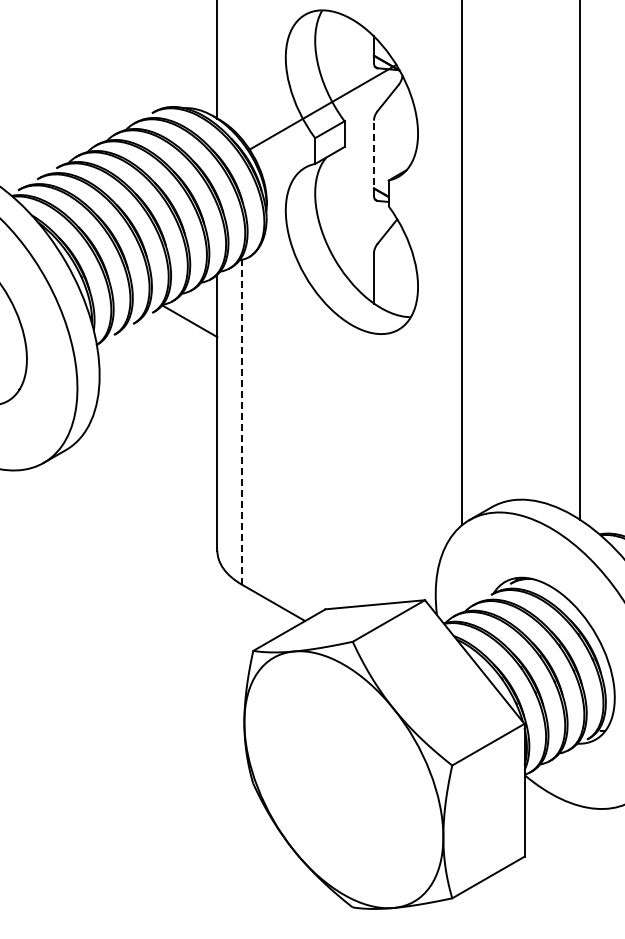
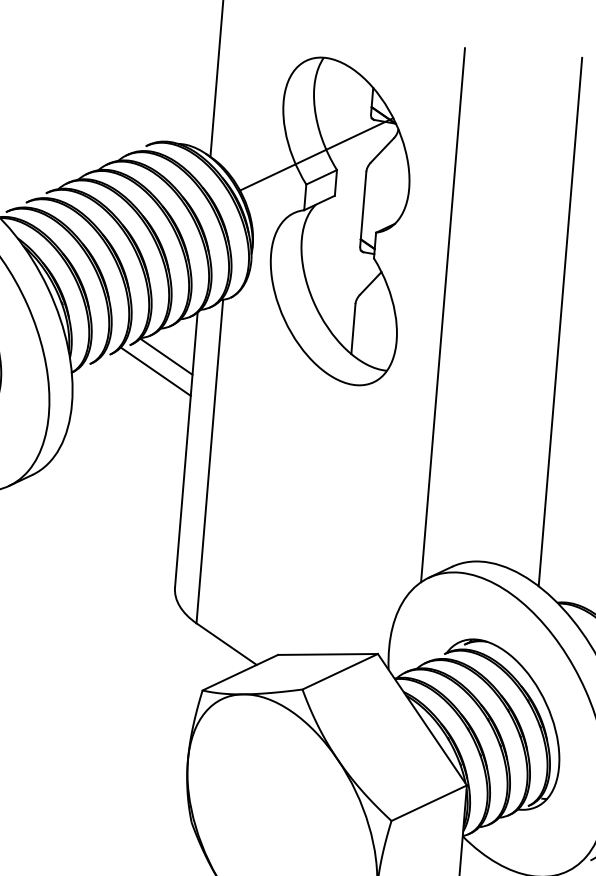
line: (373, 158) -> (362, 209), dashed -> solid
line: (180, 336) -> (155, 371), added
line: (241, 421) -> (209, 460), dashed -> solid

